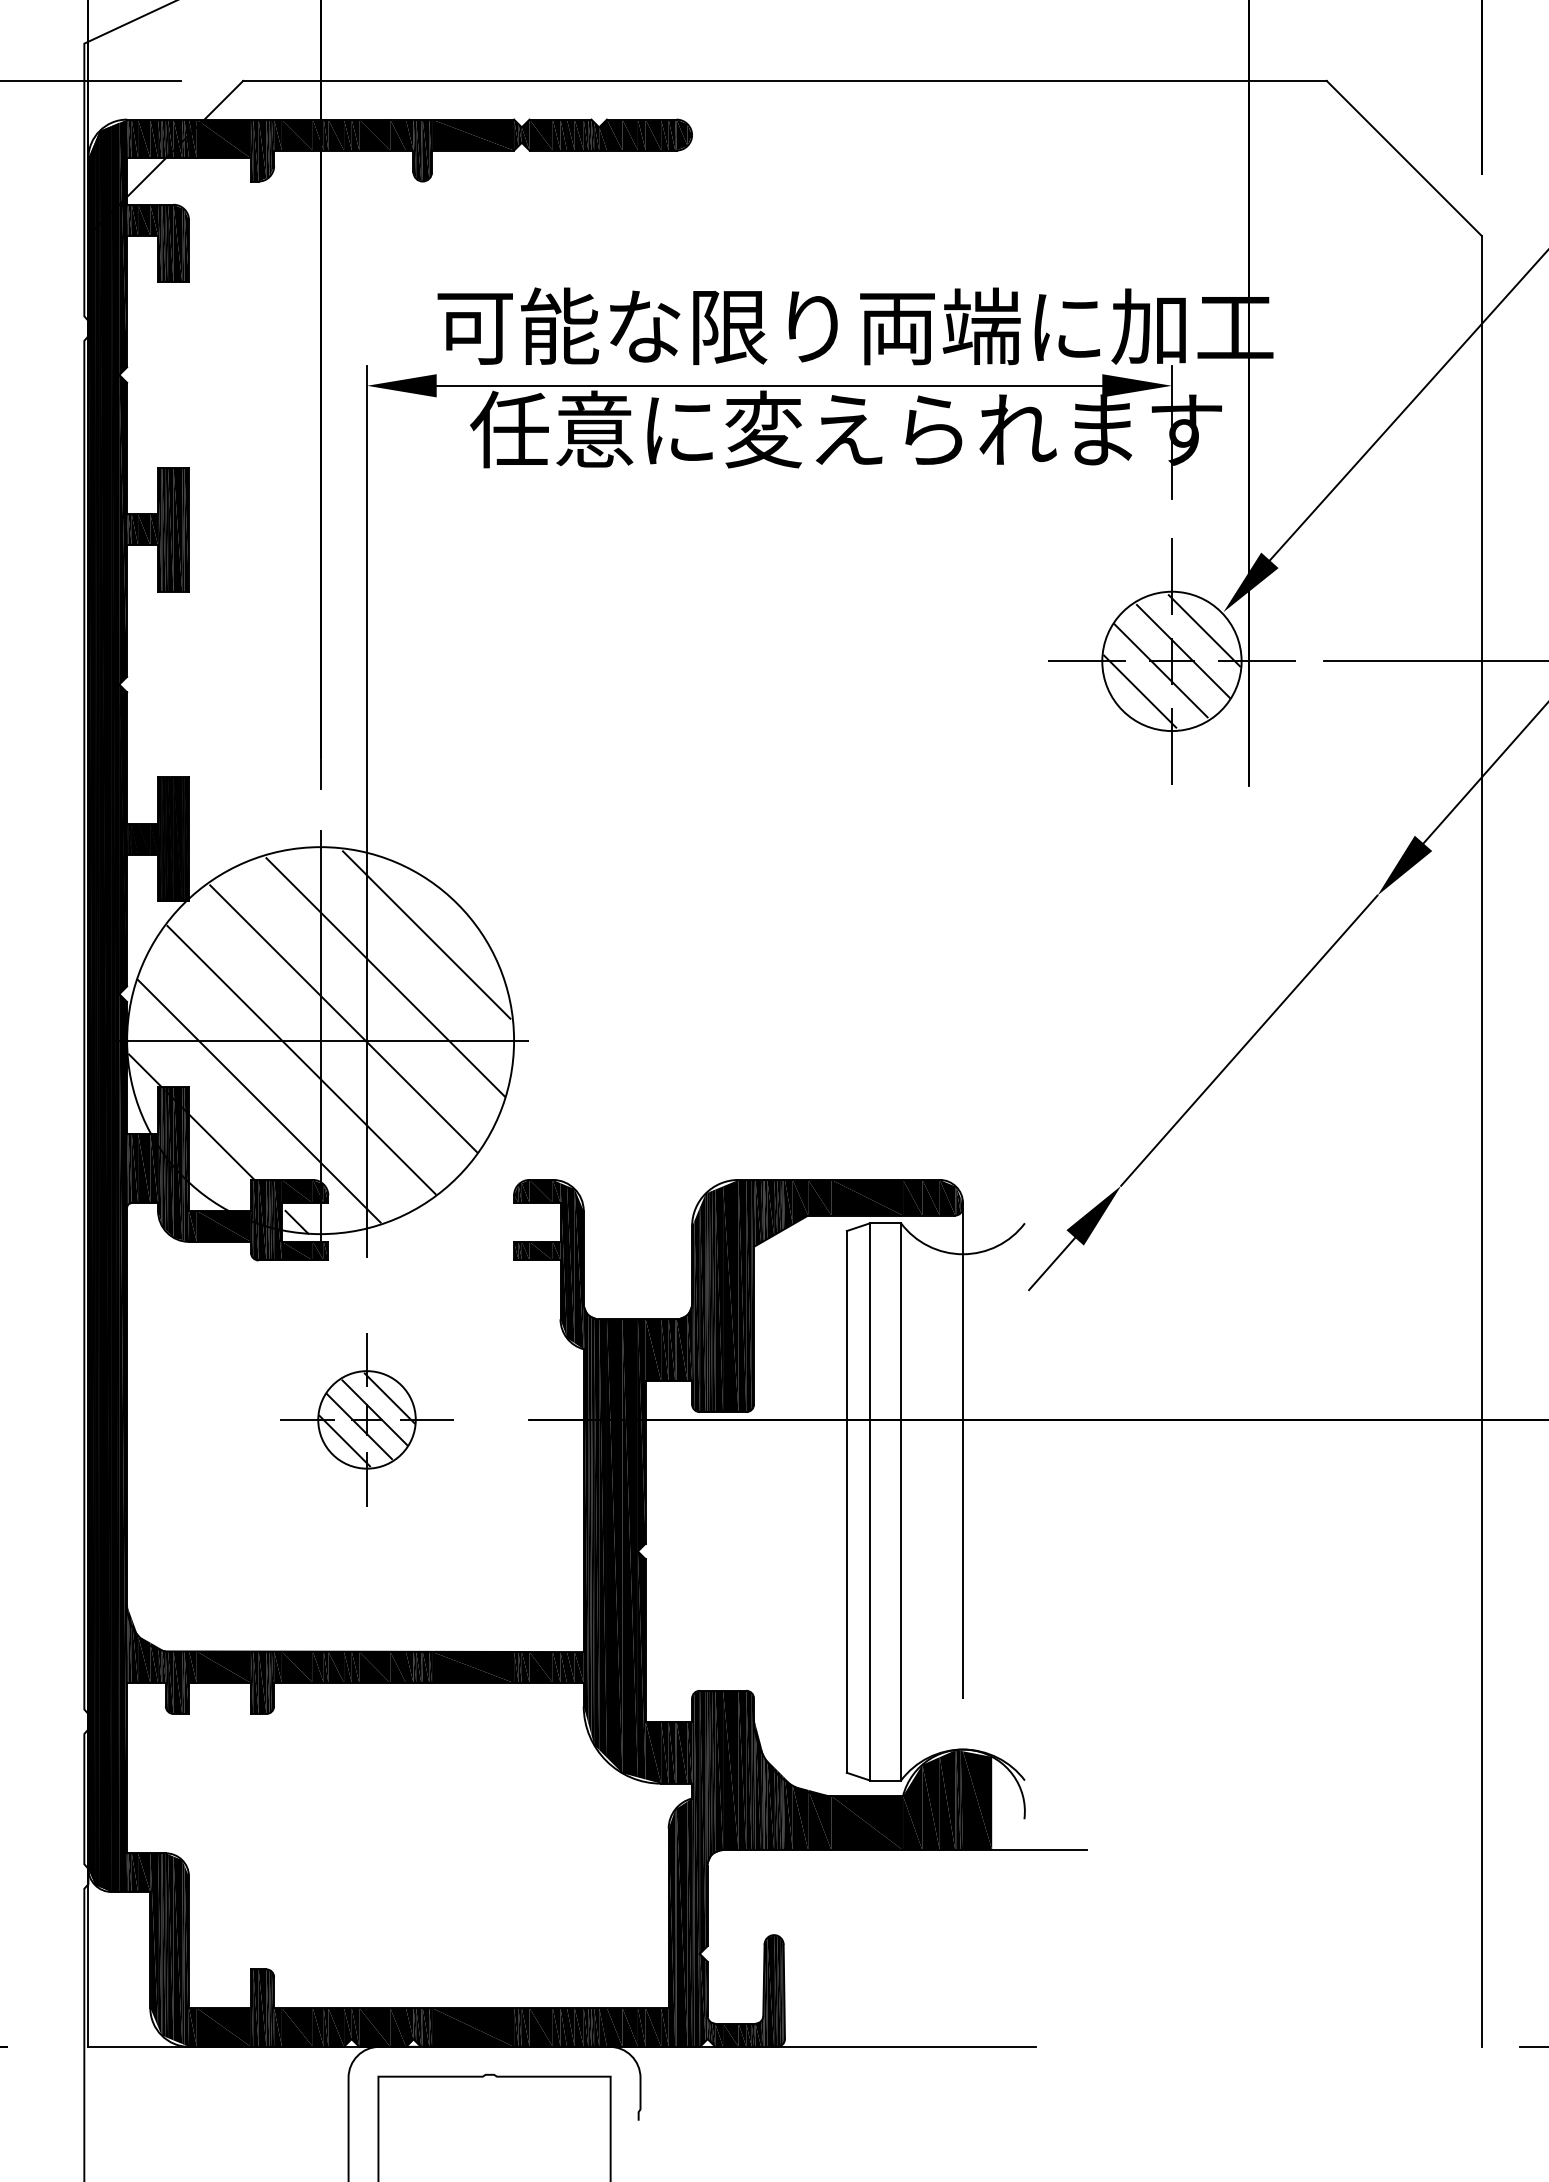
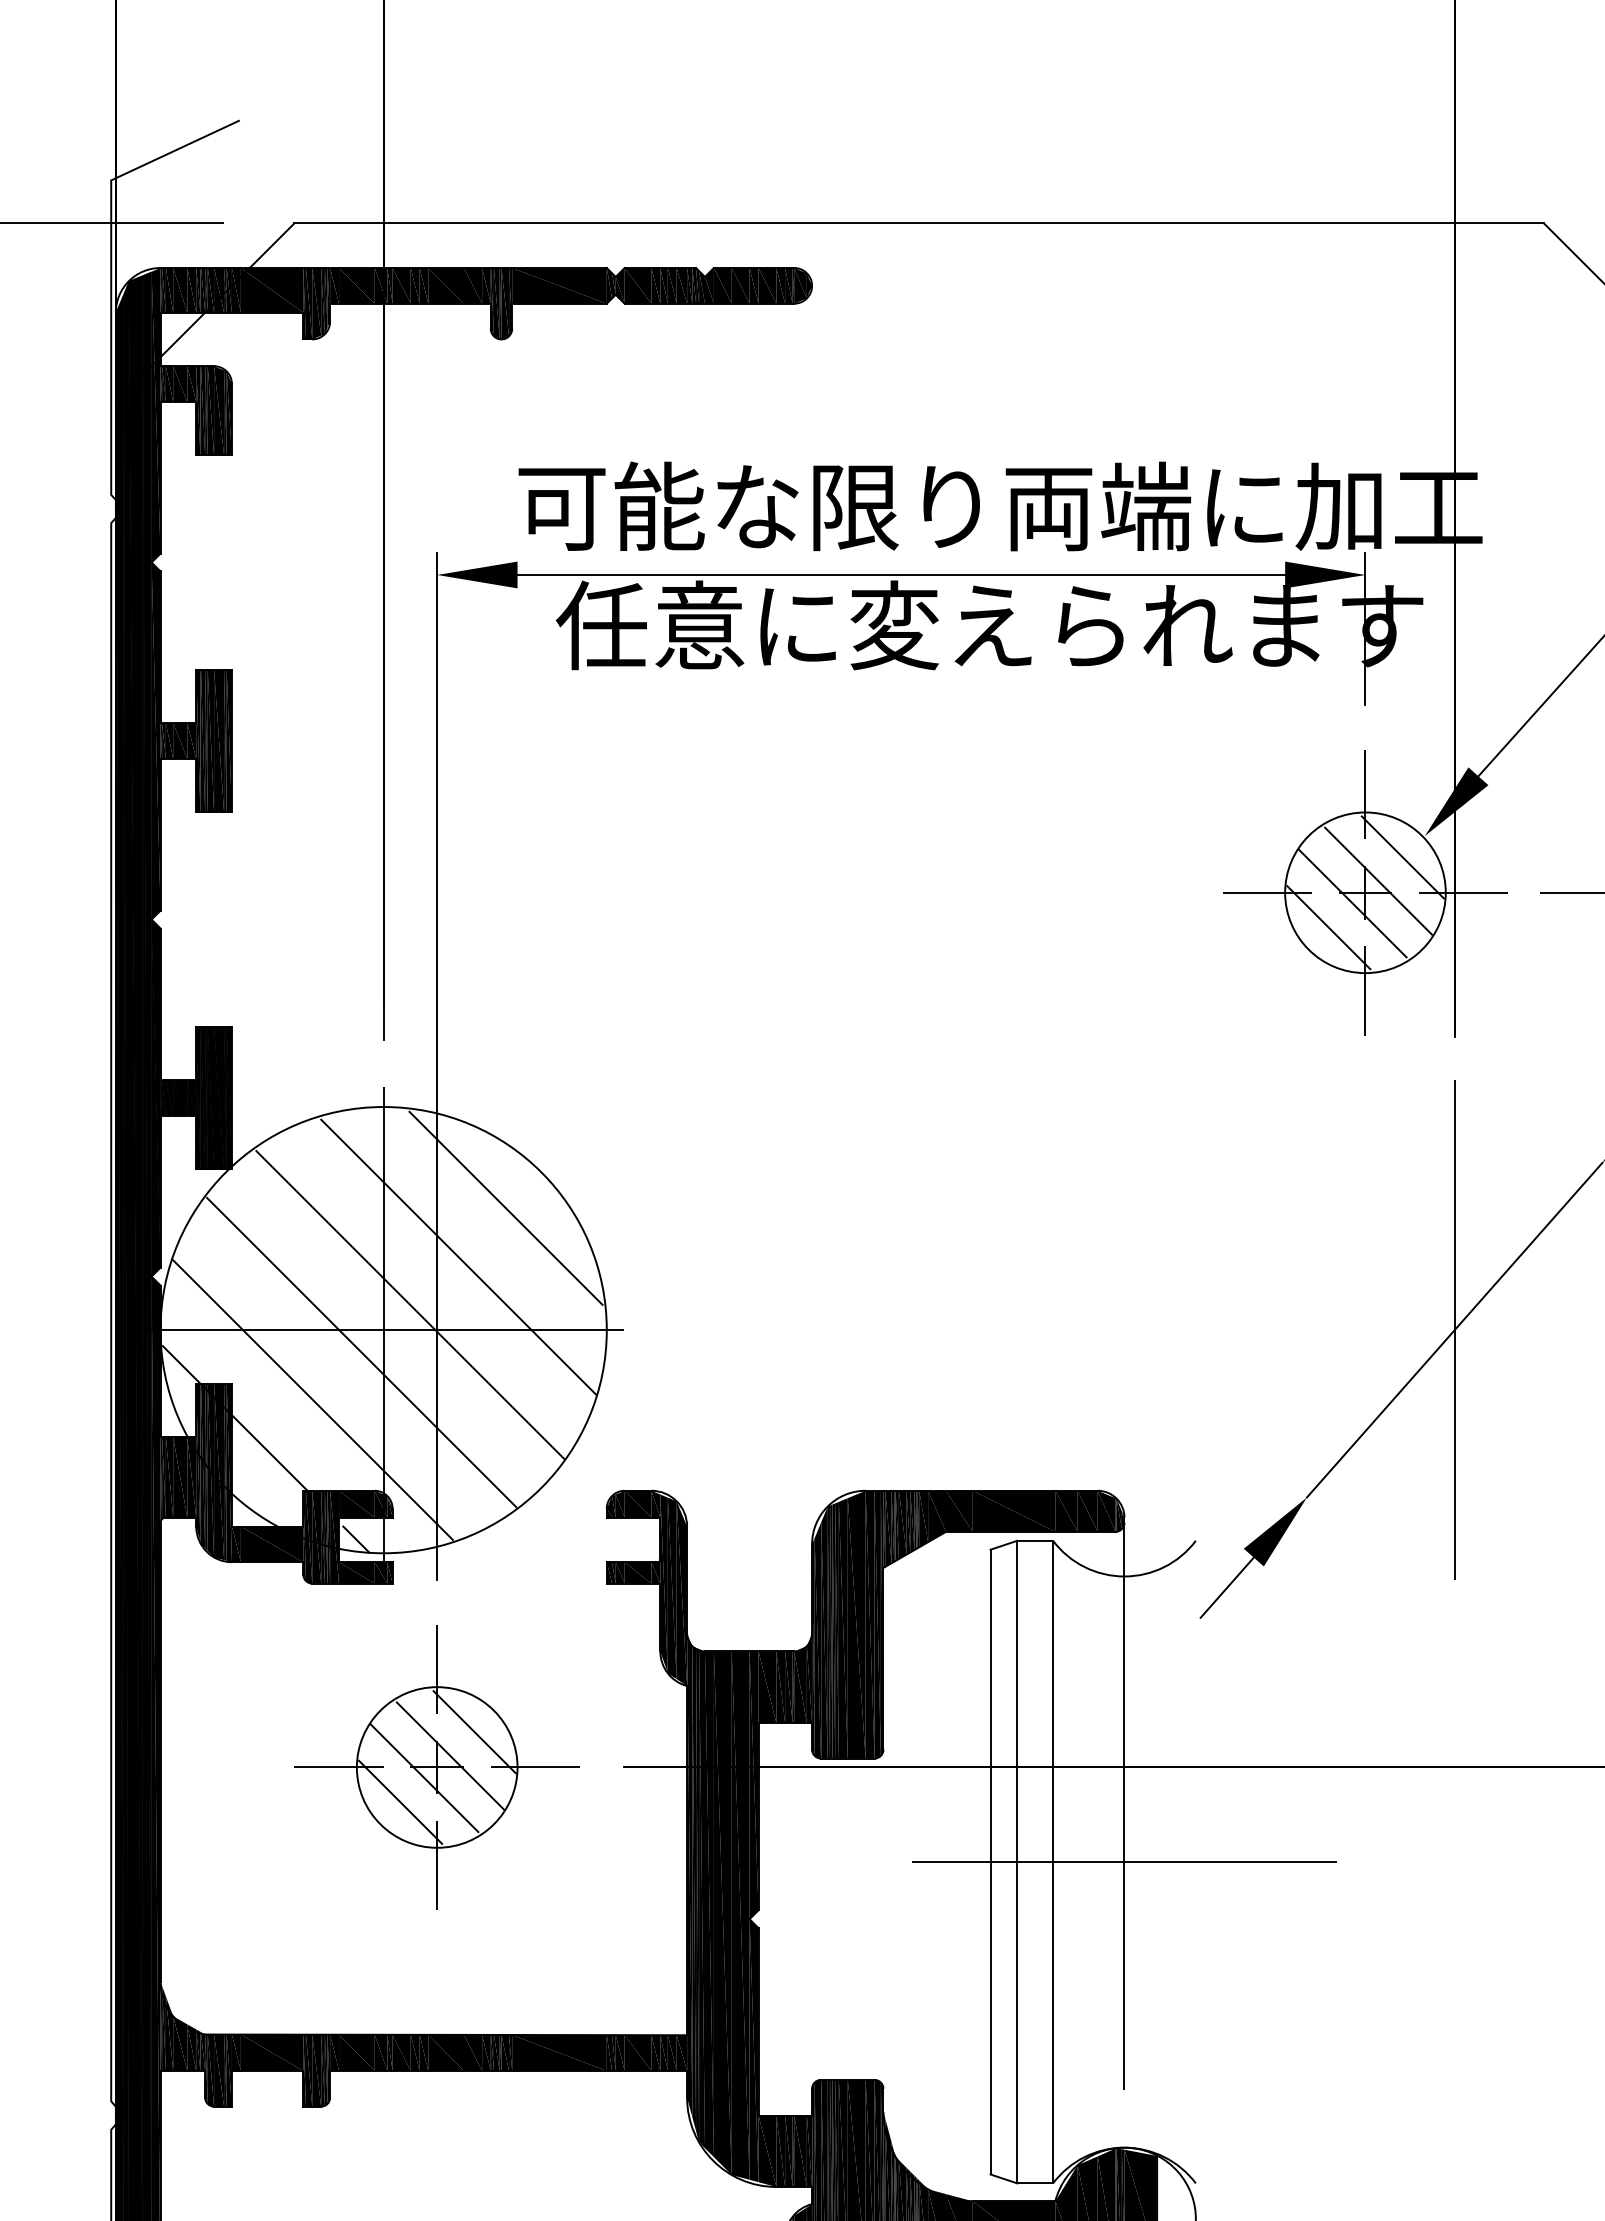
line: (1249, 1040) -> (1454, 1329), added
part: (366, 1419) -> (436, 1767), size x1.43
line: (962, 1501) -> (1123, 1861), added

